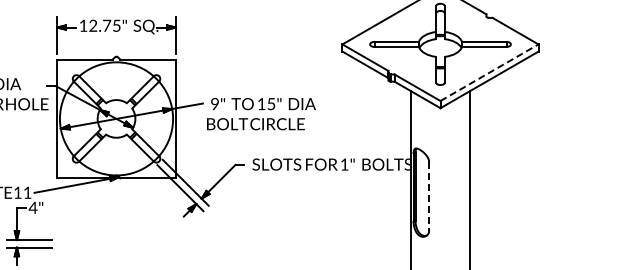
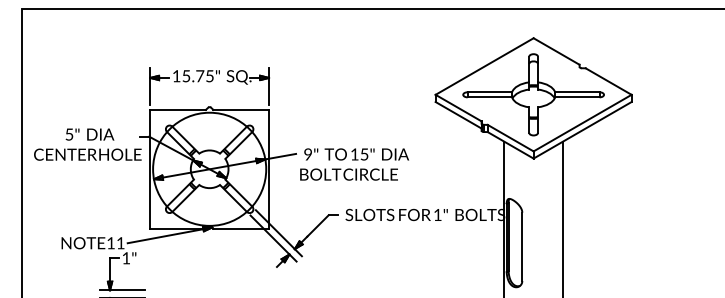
text: (93, 26) -> (186, 76), 12.75" -> 15.75"
line: (489, 73) -> (582, 123), dashed -> solid
line: (429, 197) -> (522, 247), dashed -> solid
text: (32, 208) -> (125, 258), 4" -> 1"

